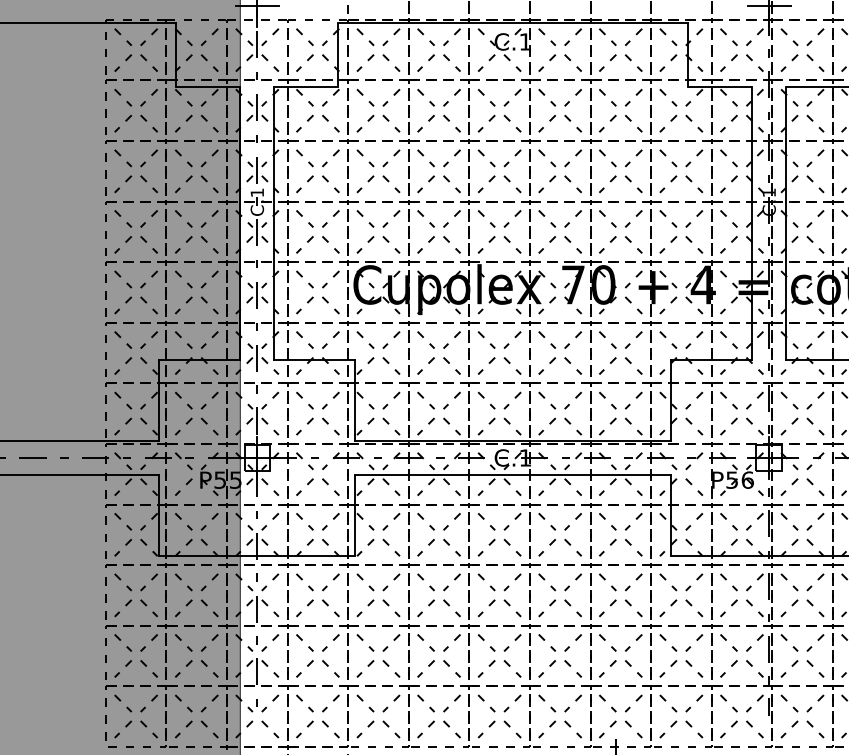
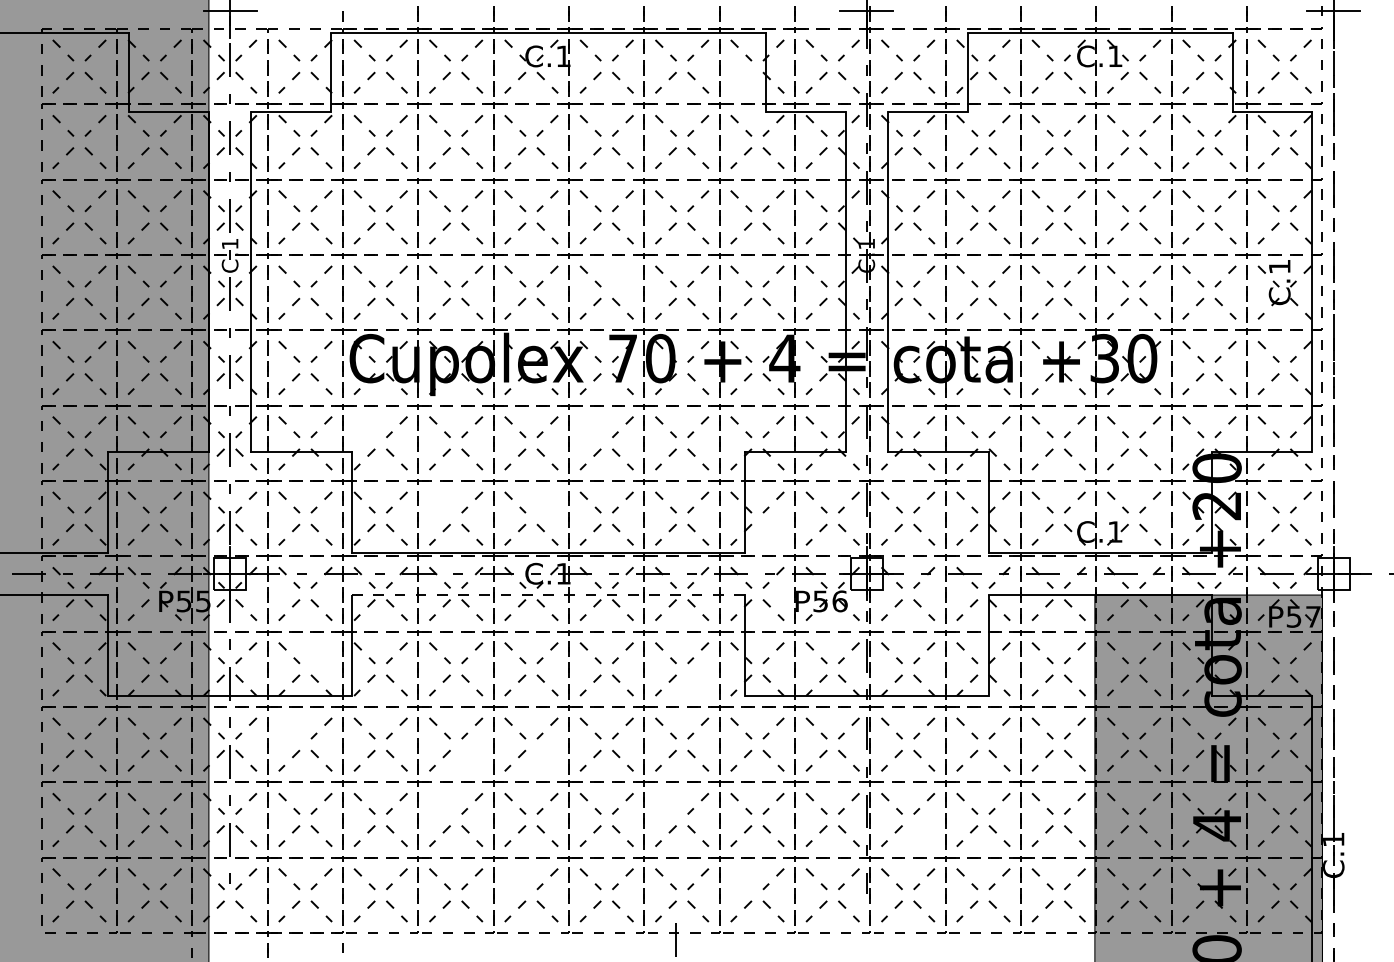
line: (670, 60) -> (744, 79), removed
line: (575, 216) -> (625, 273), removed
line: (362, 337) -> (361, 424), removed
line: (544, 337) -> (587, 424), removed
line: (424, 398) -> (437, 499), removed
line: (514, 398) -> (550, 499), removed
line: (691, 423) -> (770, 531), removed
line: (513, 475) -> (548, 595), solid -> dashed
line: (333, 519) -> (324, 650), removed
line: (631, 545) -> (695, 682), removed
line: (302, 579) -> (286, 725), removed
line: (449, 605) -> (469, 757), removed
line: (510, 605) -> (544, 757), removed
line: (424, 640) -> (437, 800), removed
line: (605, 640) -> (663, 800), removed
line: (813, 665) -> (921, 832), removed
line: (484, 701) -> (512, 876), removed
line: (666, 701) -> (738, 876), removed

